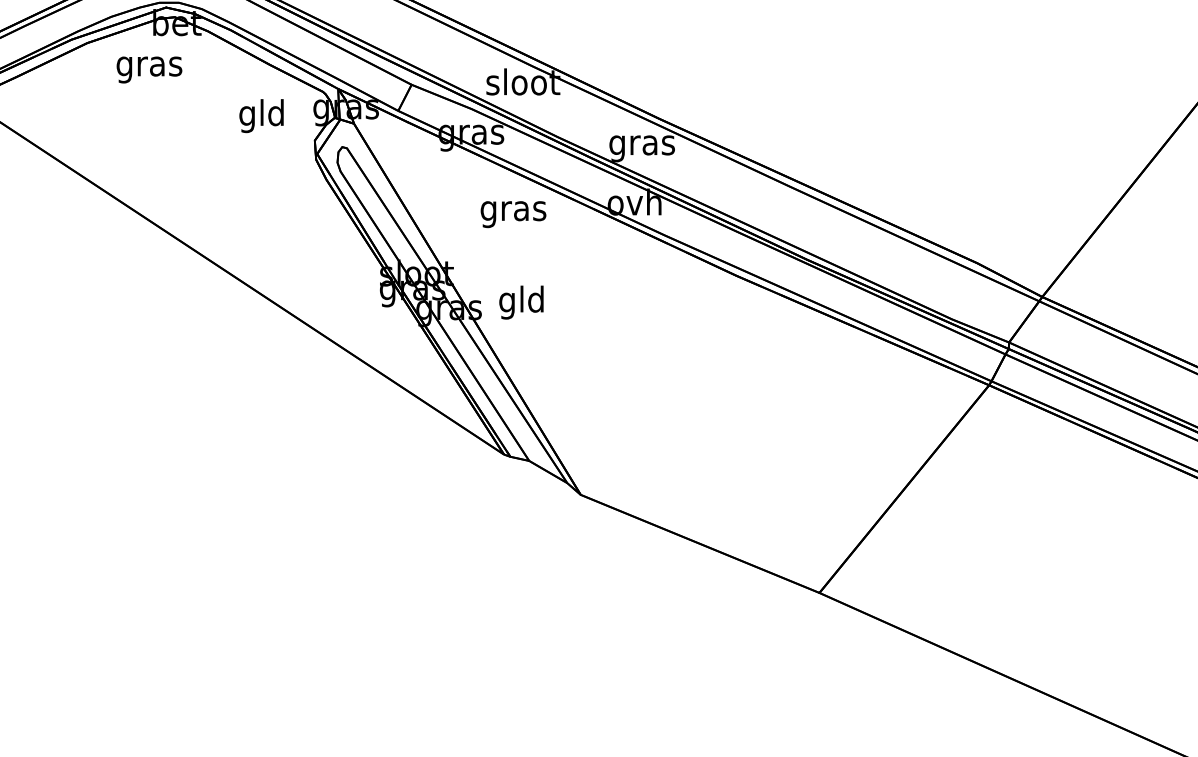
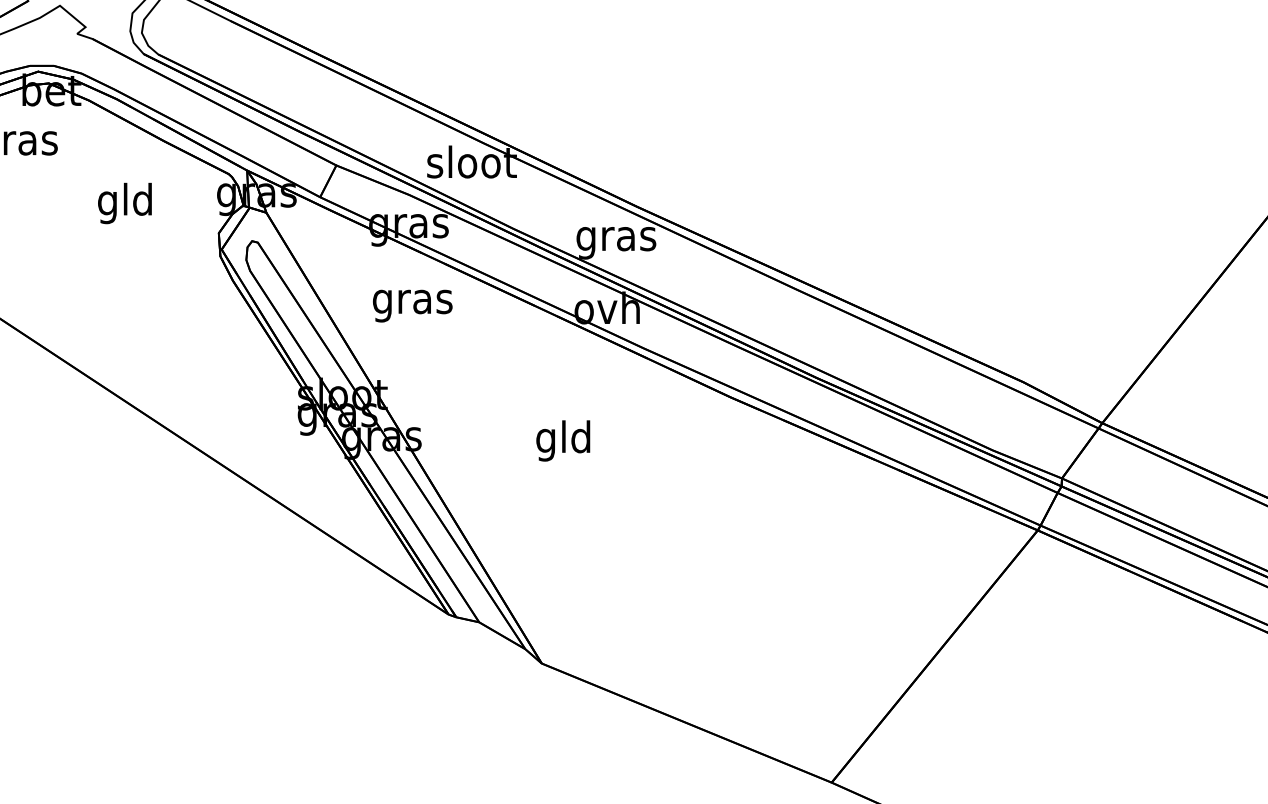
text: (261, 116) -> (124, 203), moved
text: (513, 214) -> (412, 306), moved
text: (521, 302) -> (563, 440), moved

